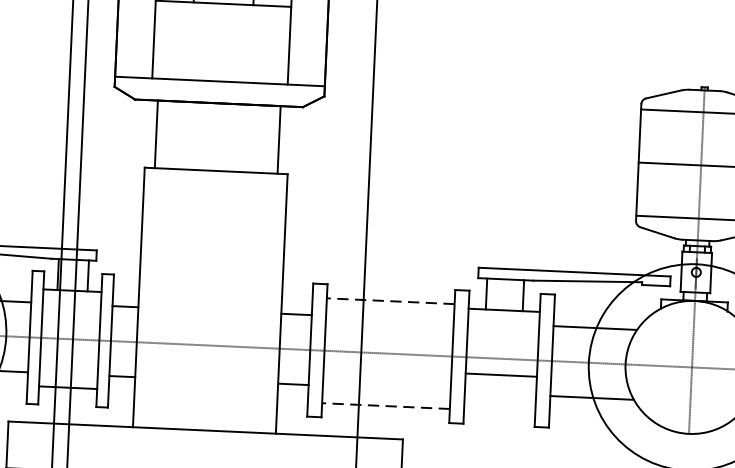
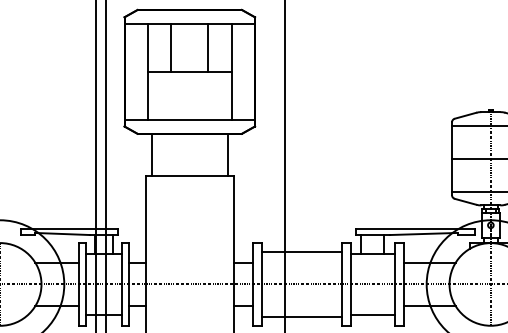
line: (390, 300) -> (301, 251), dashed -> solid
line: (501, 374) -> (372, 314), moved
line: (385, 406) -> (301, 317), dashed -> solid

